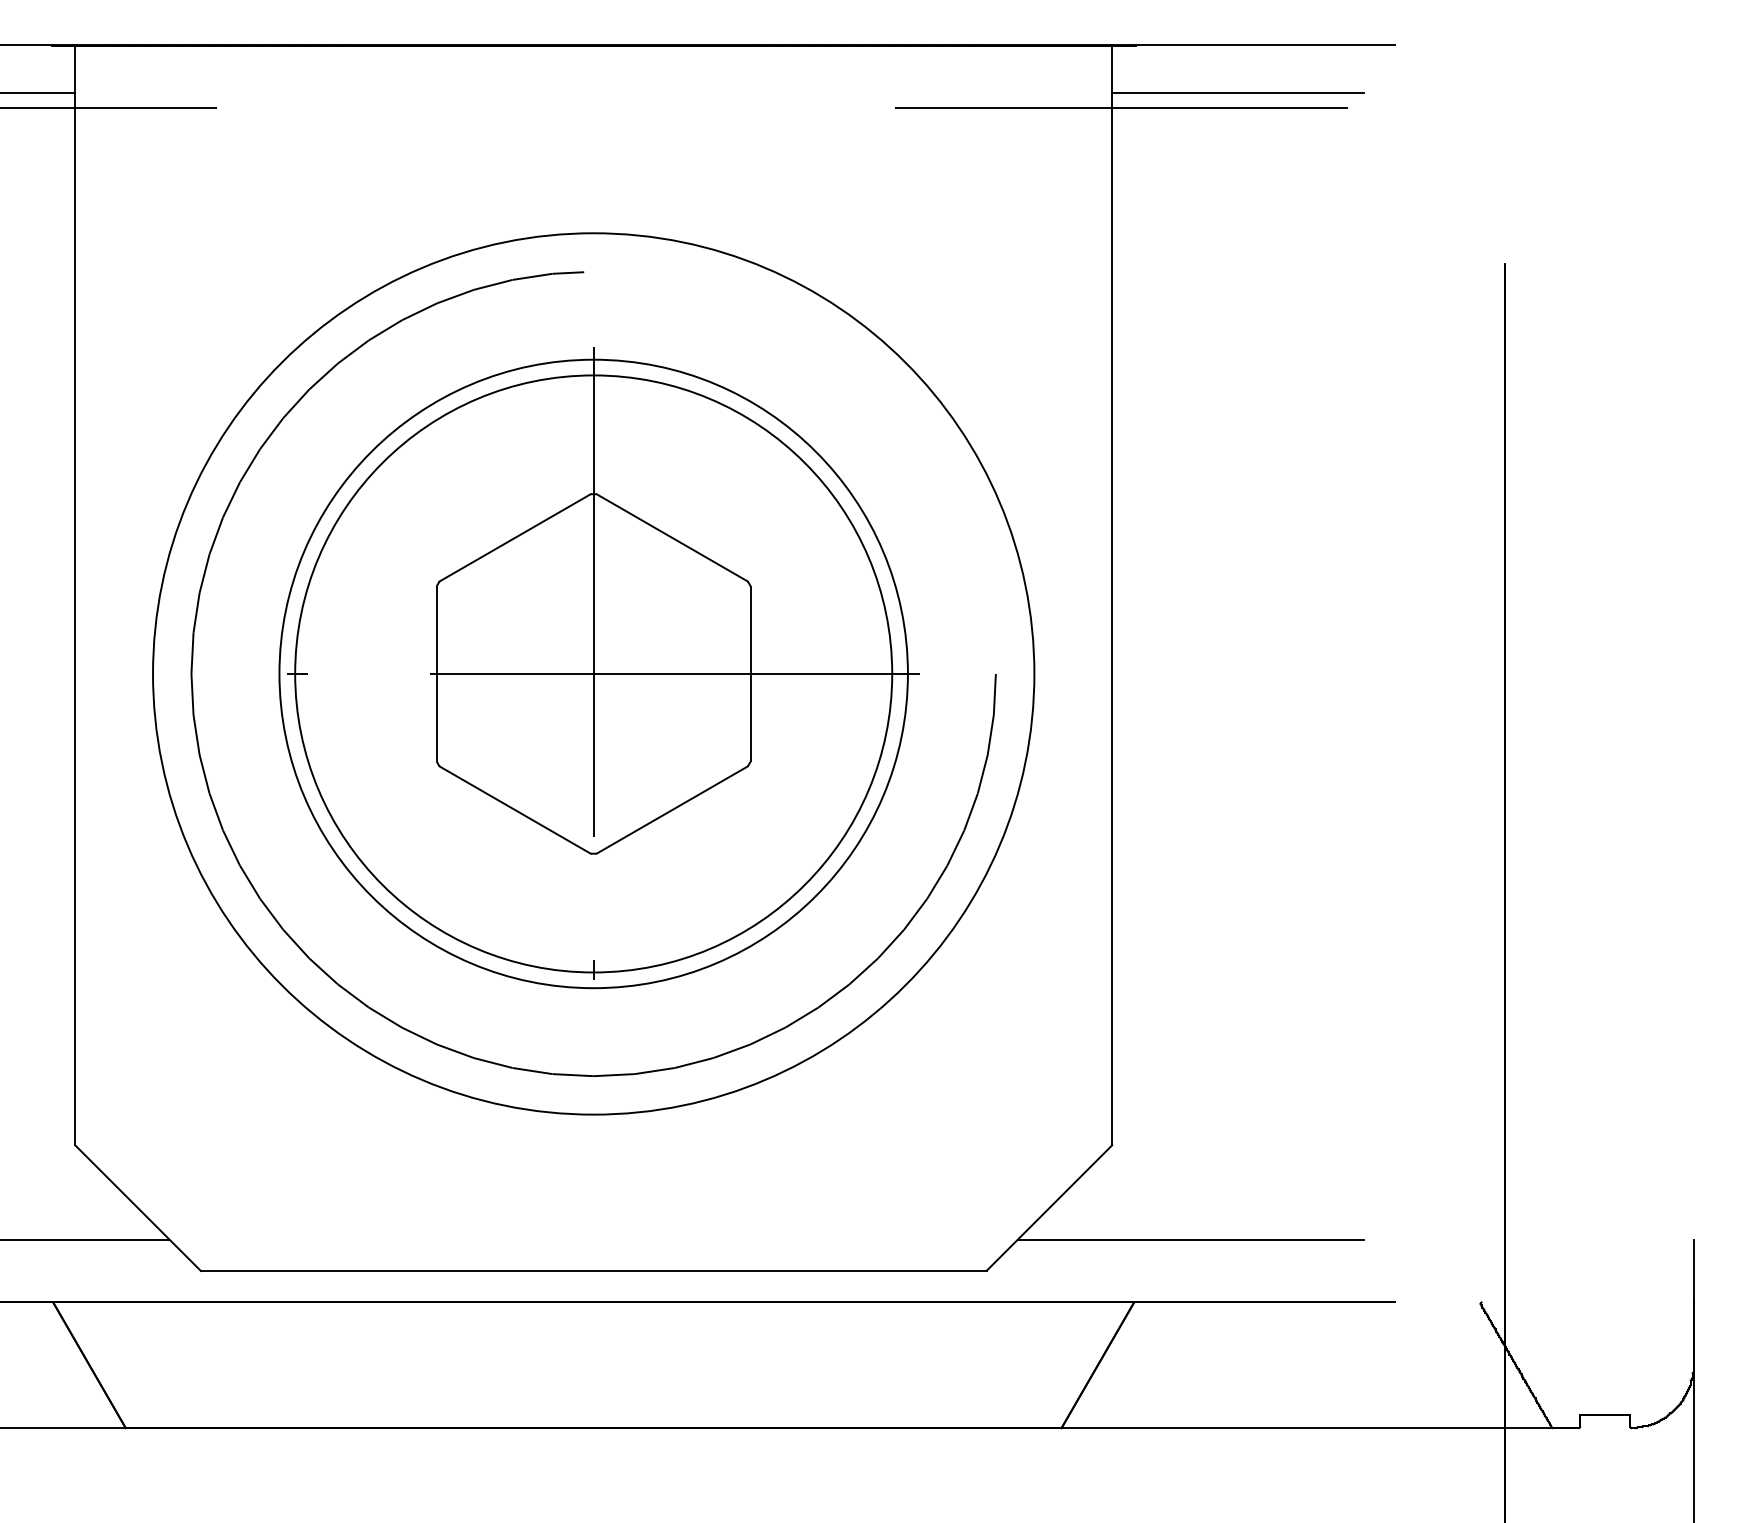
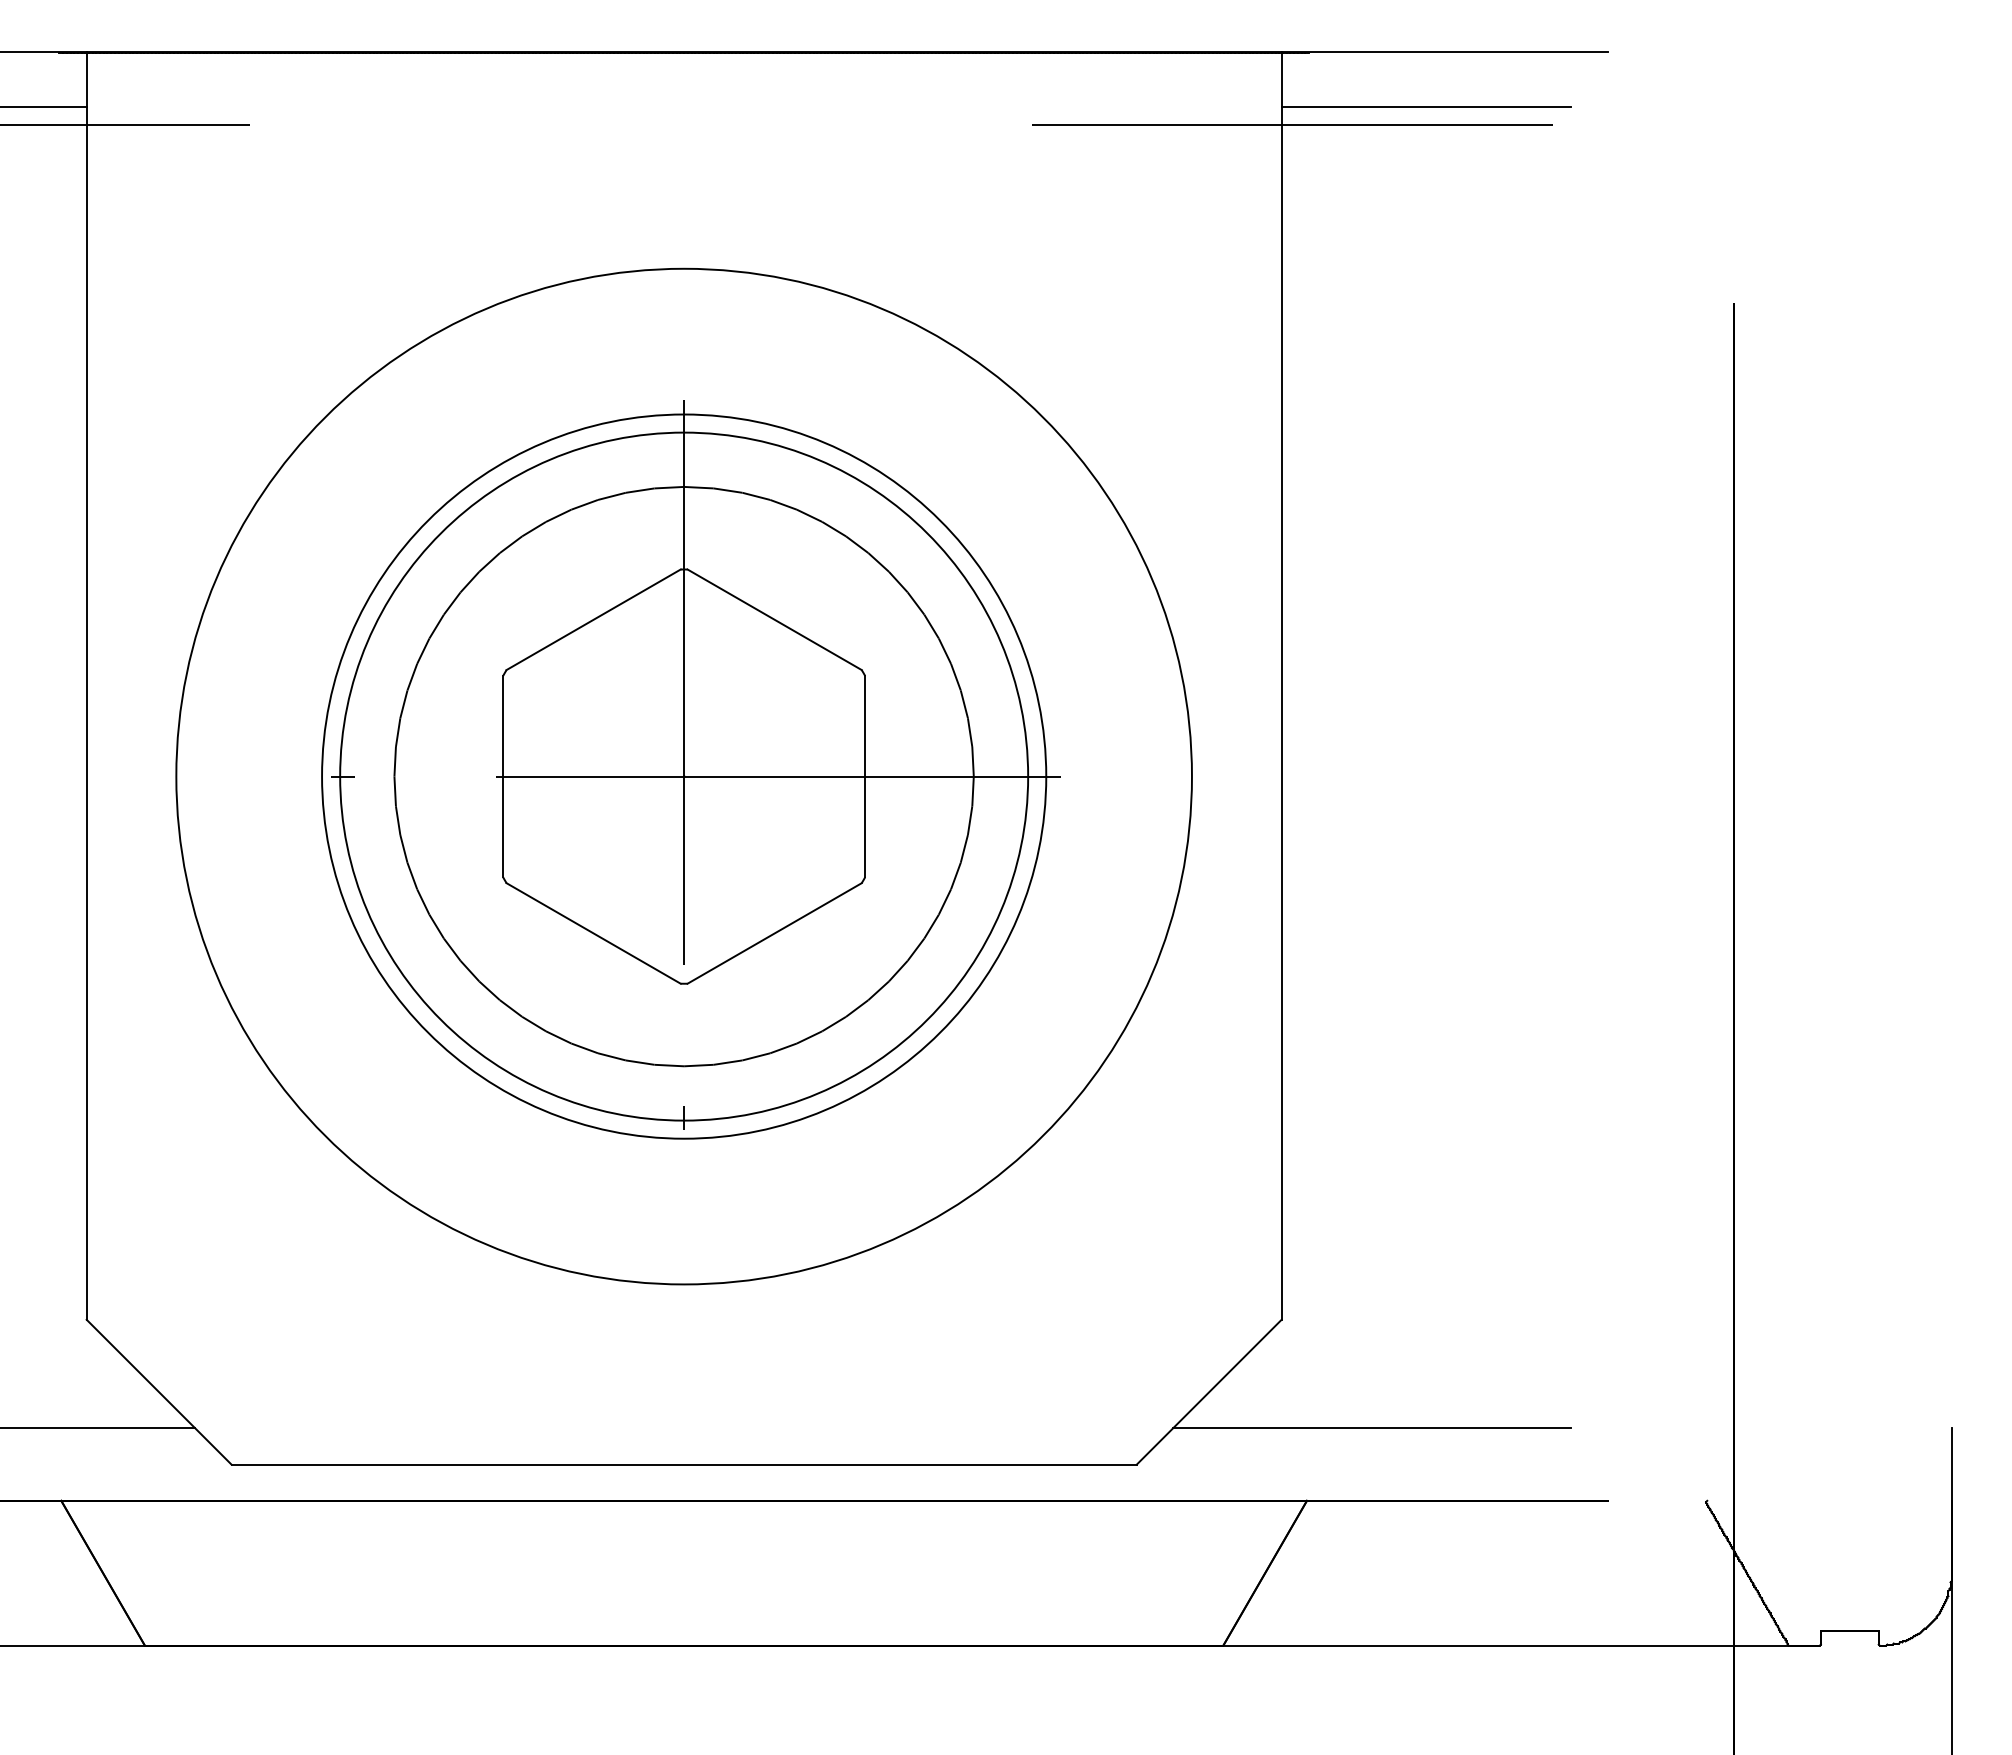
circle: (593, 673) -> (683, 776), size x0.62

